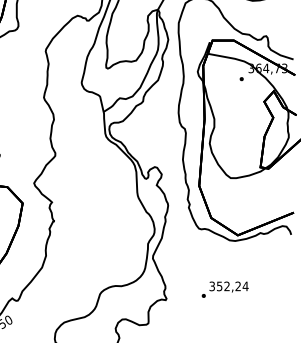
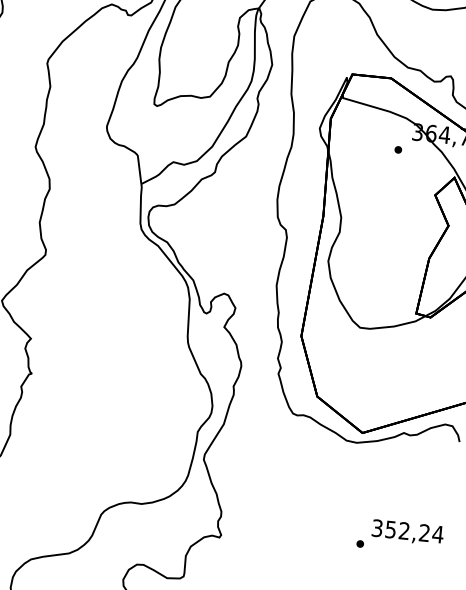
text: (224, 289) -> (399, 536), moved

